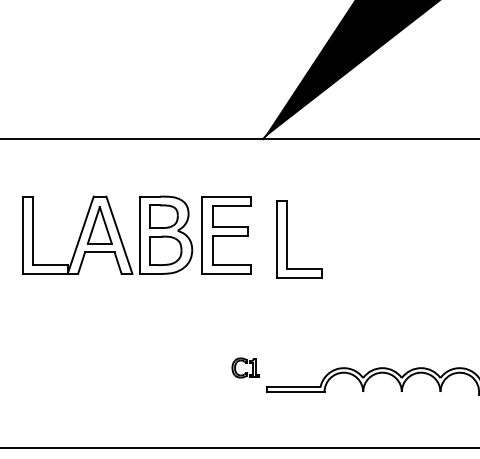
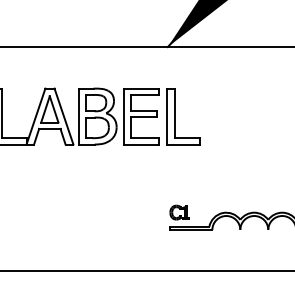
part: (287, 239) -> (174, 116), moved
part: (245, 367) -> (179, 212), moved

